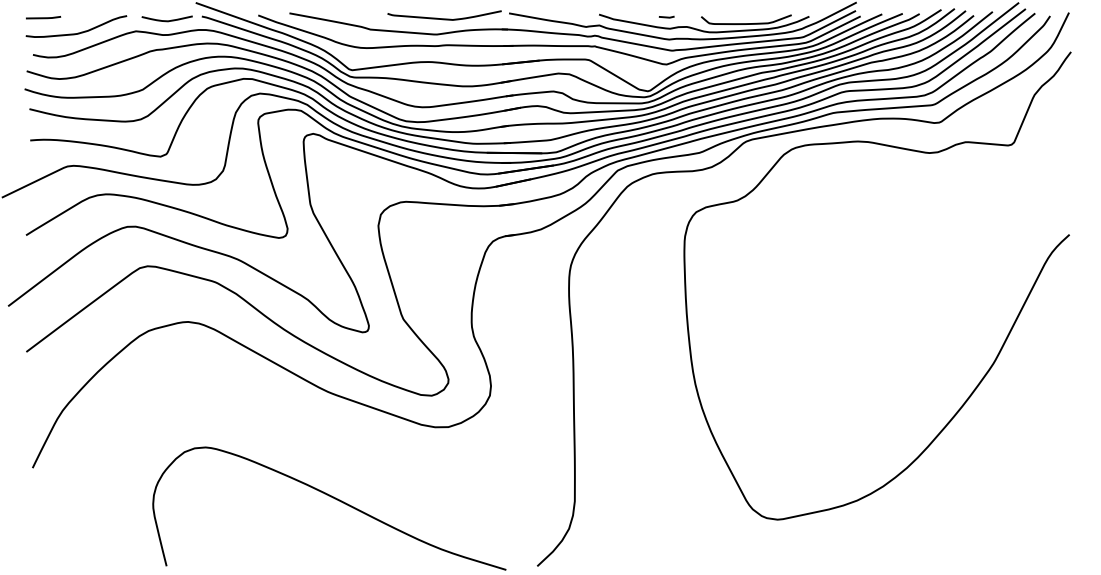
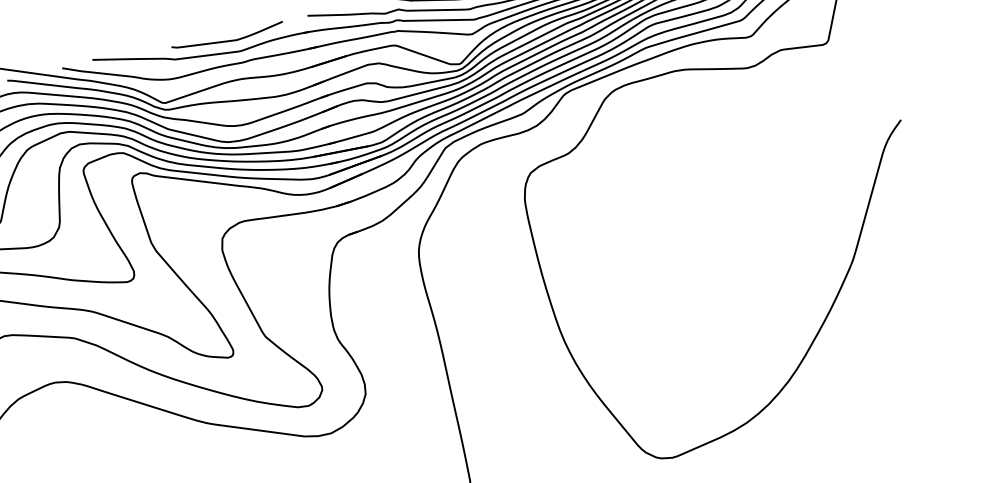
curve: (444, 18) -> (228, 40), moved

